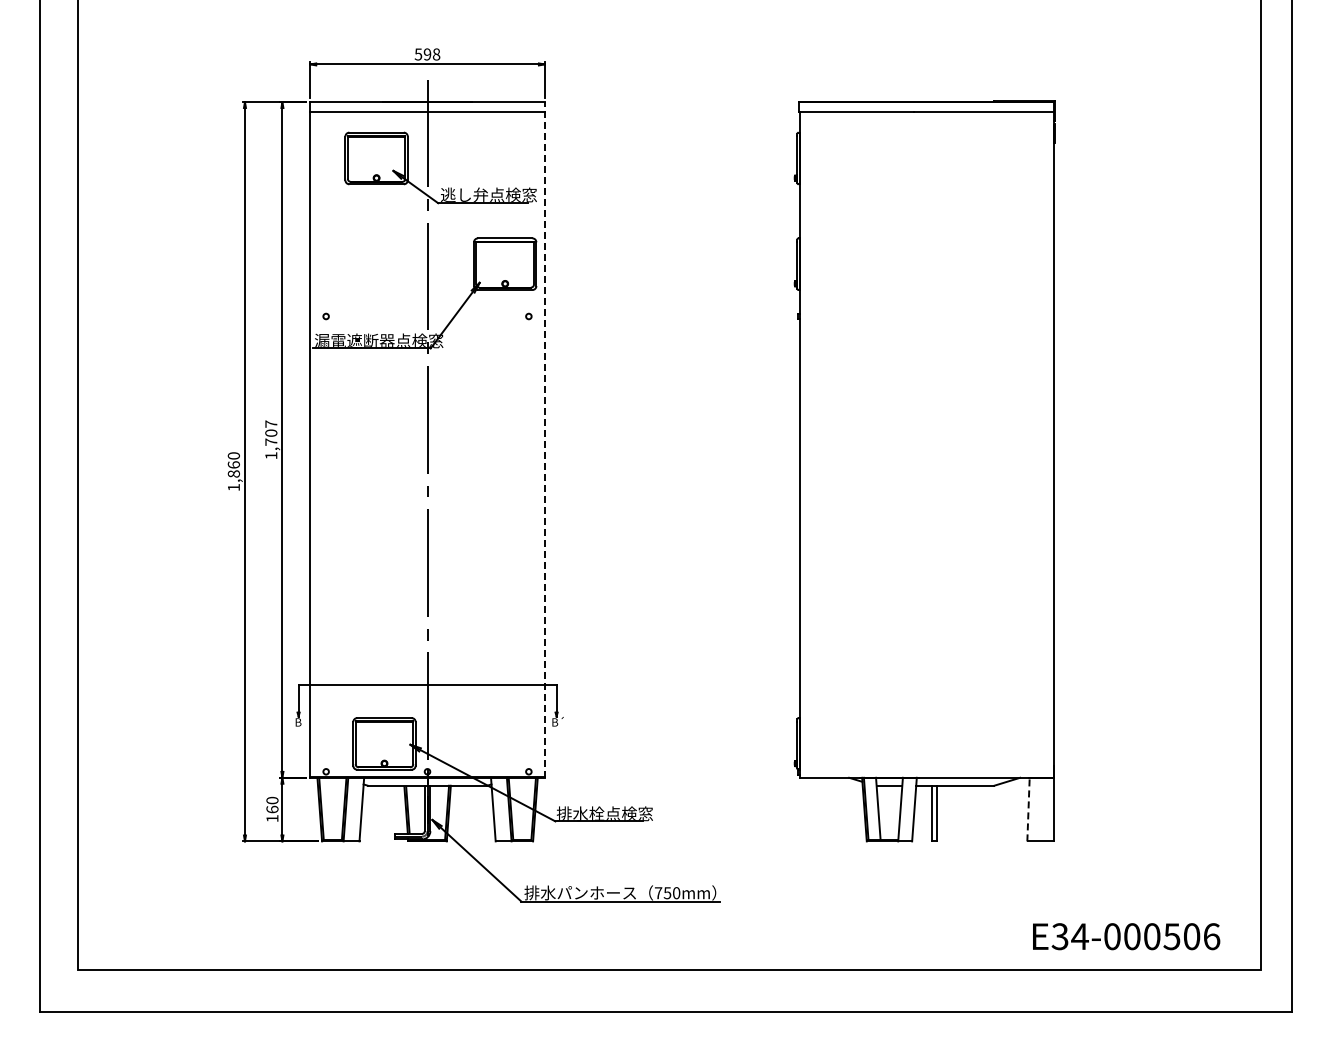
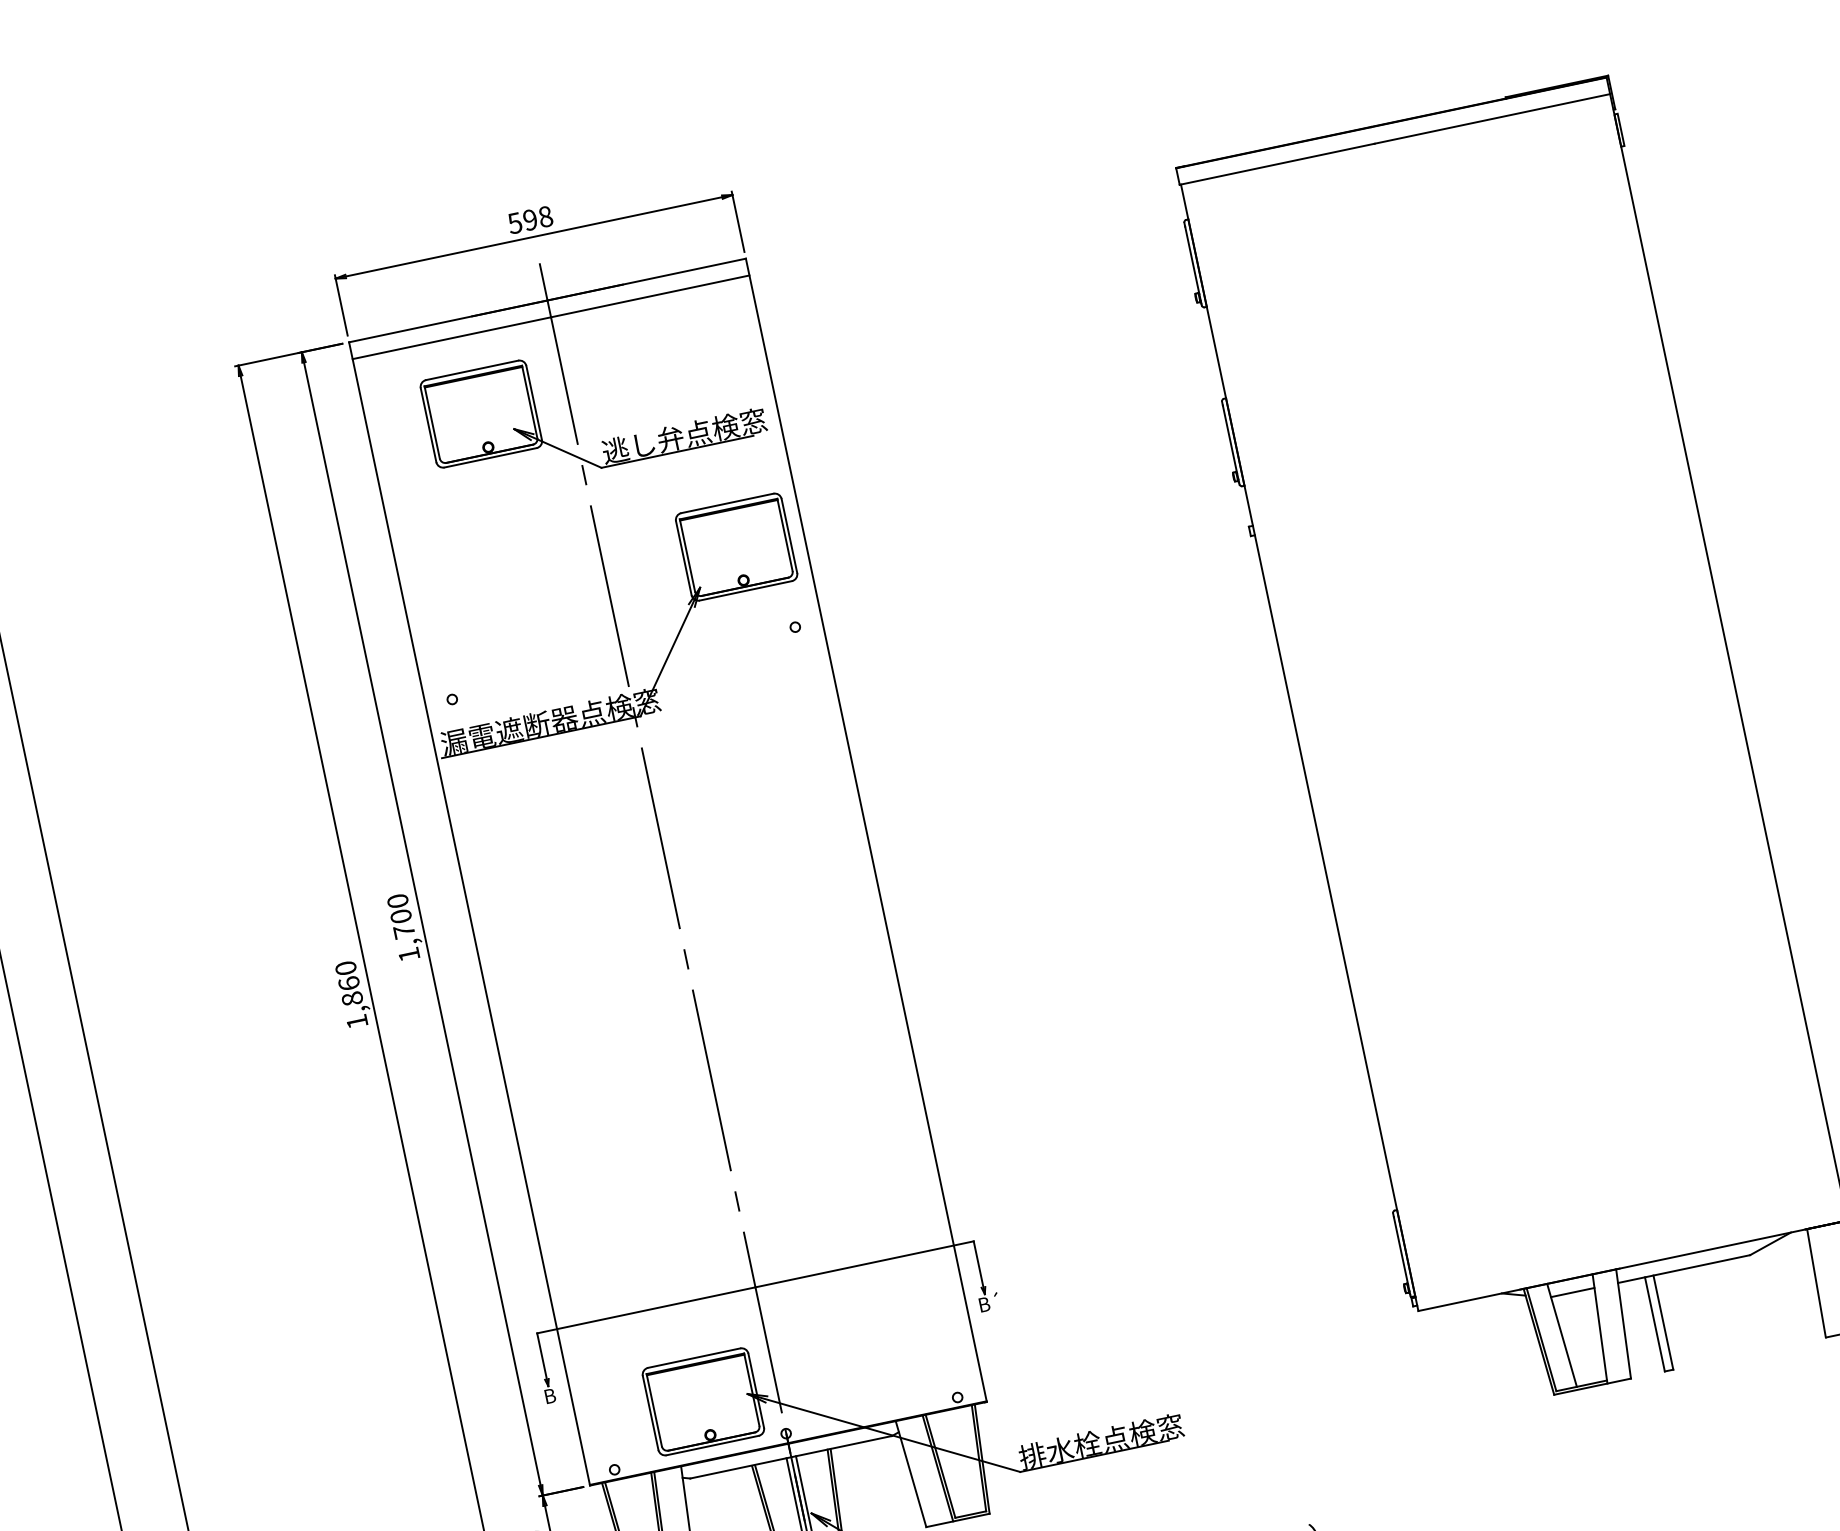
text: (271, 423) -> (398, 899), 1,707 -> 1,700
line: (544, 439) -> (865, 829), dashed -> solid
line: (1028, 809) -> (1816, 1283), dashed -> solid

